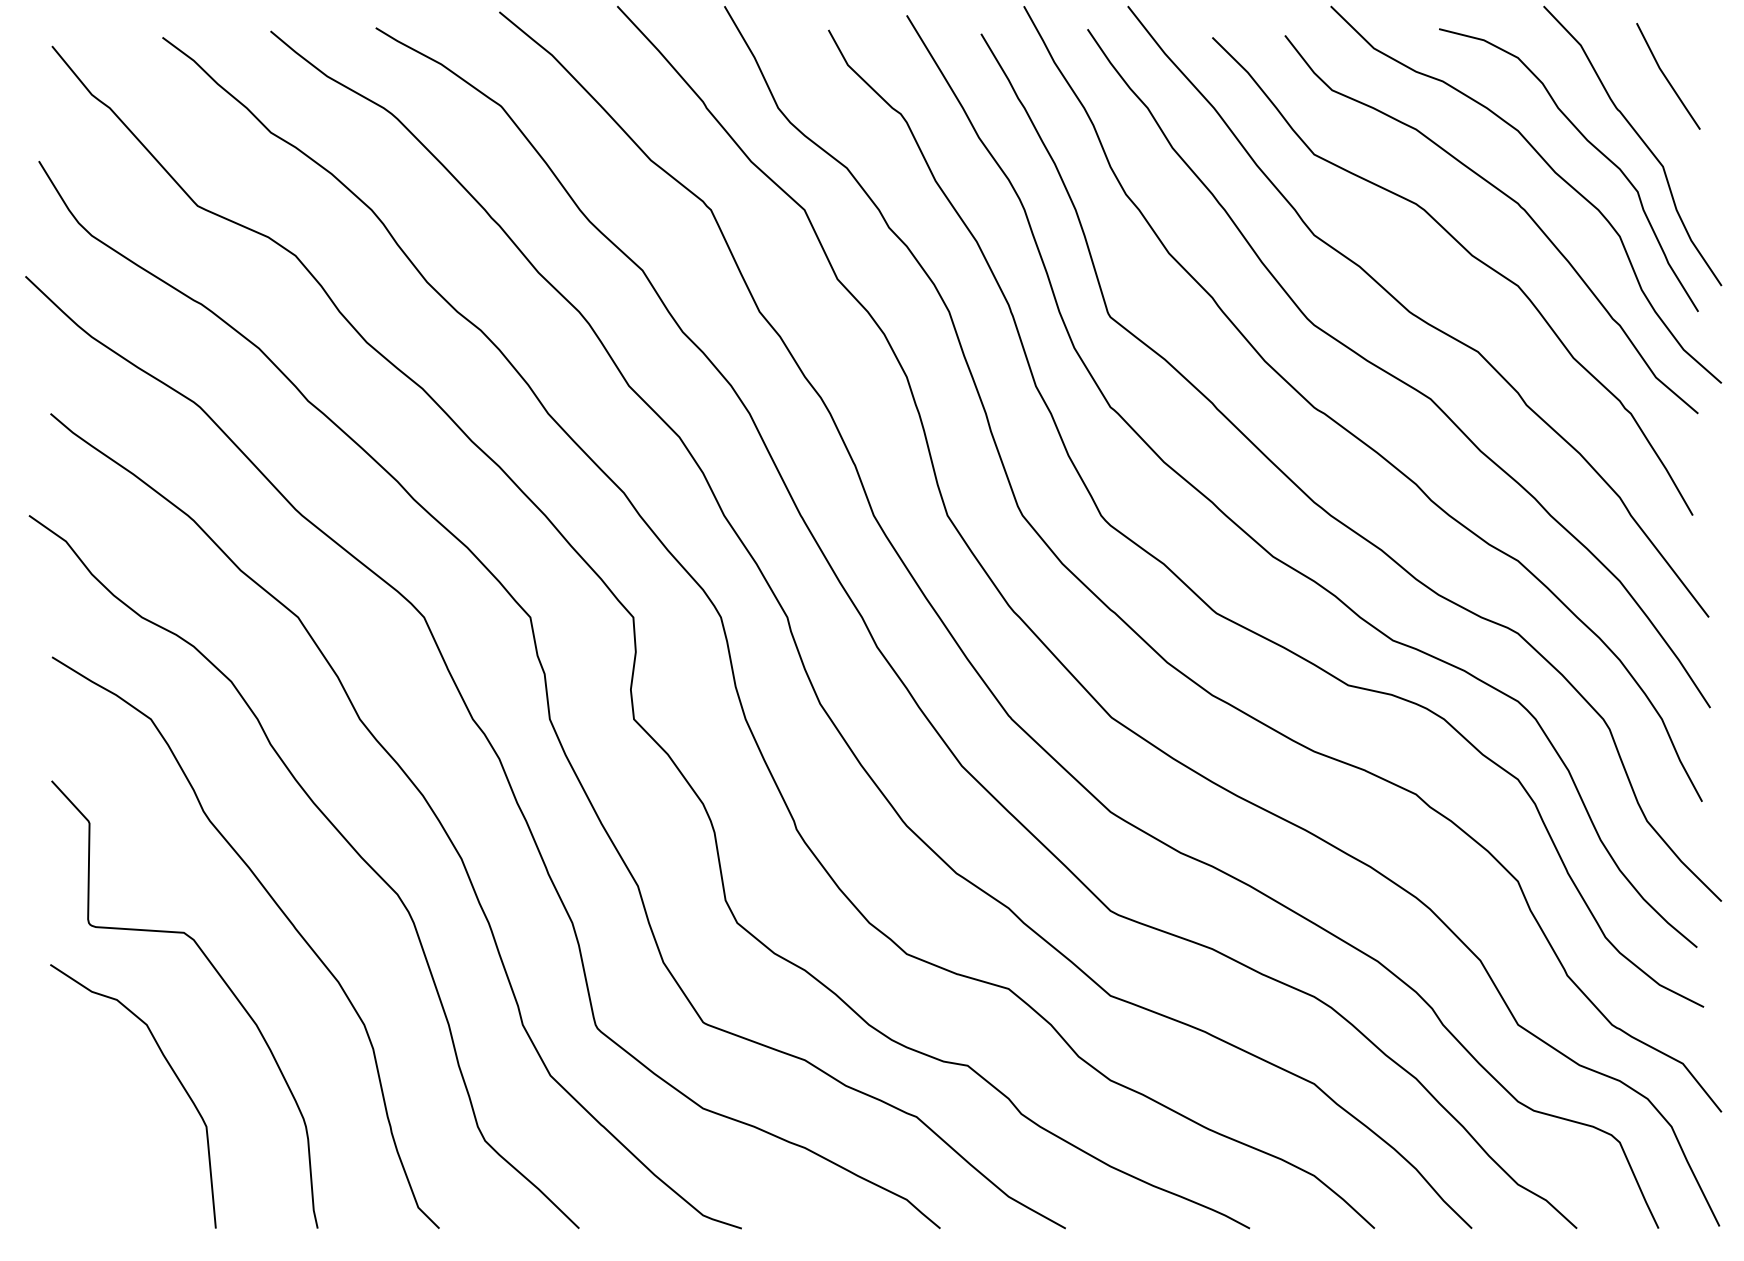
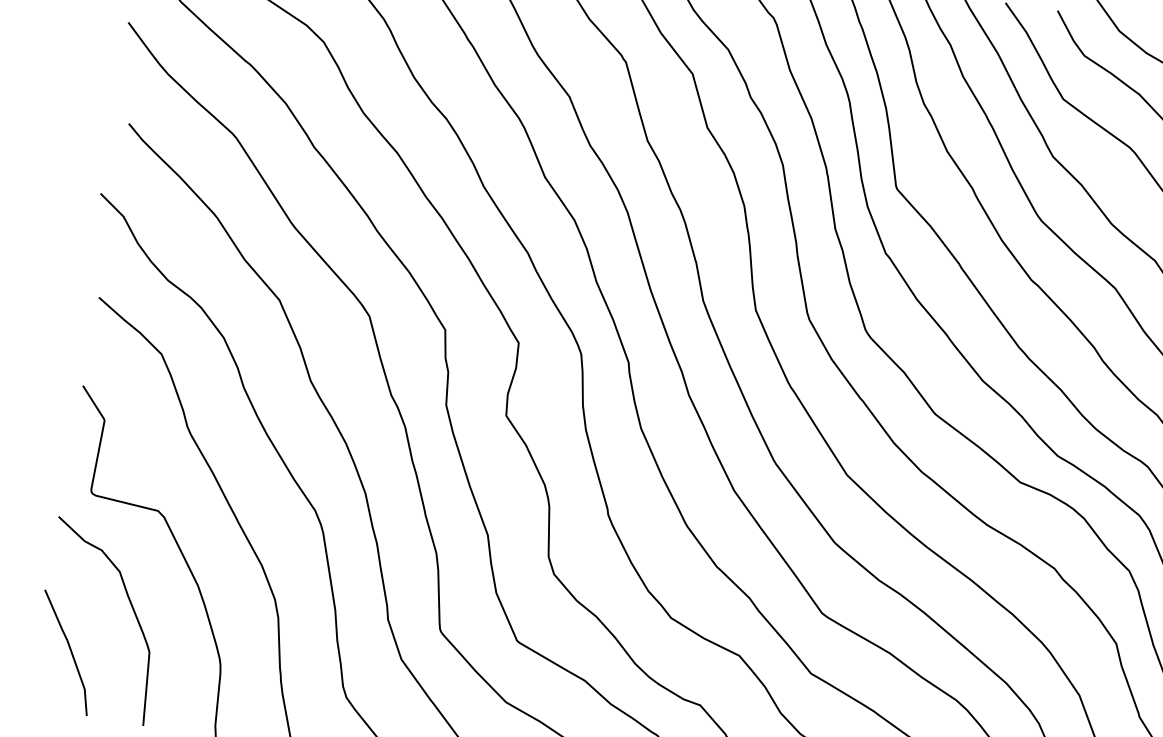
curve: (99, 1145) -> (70, 651), added

